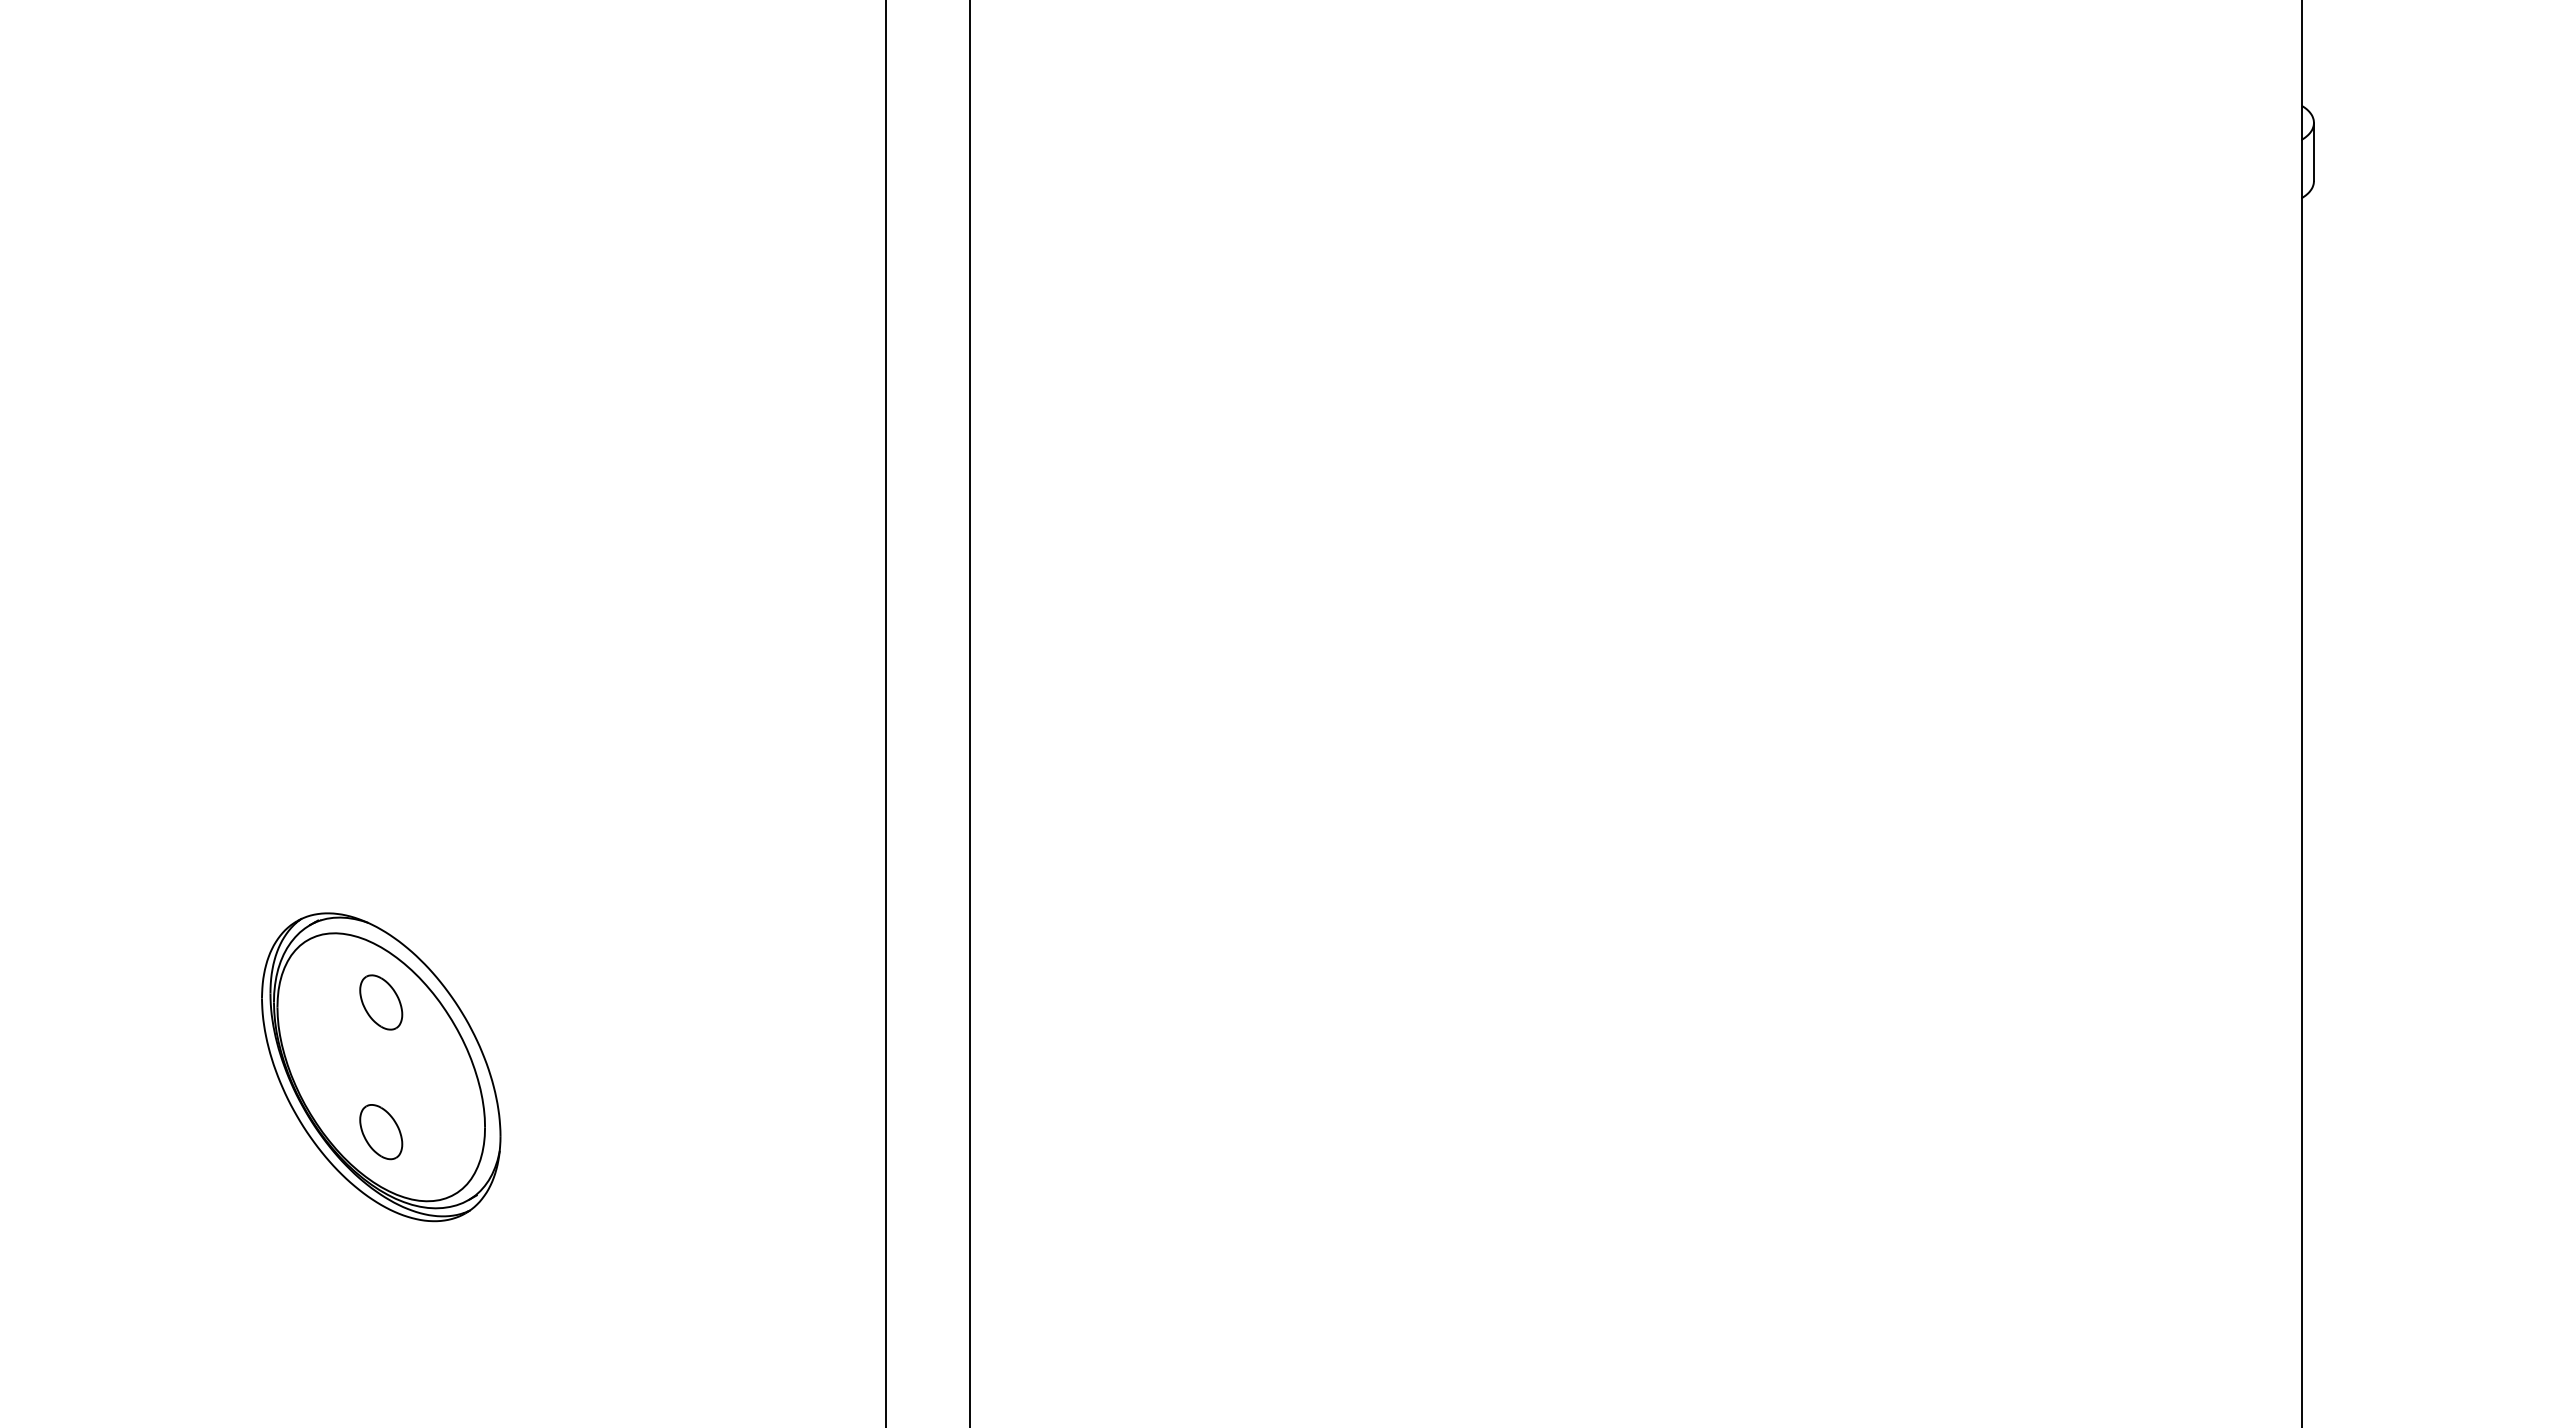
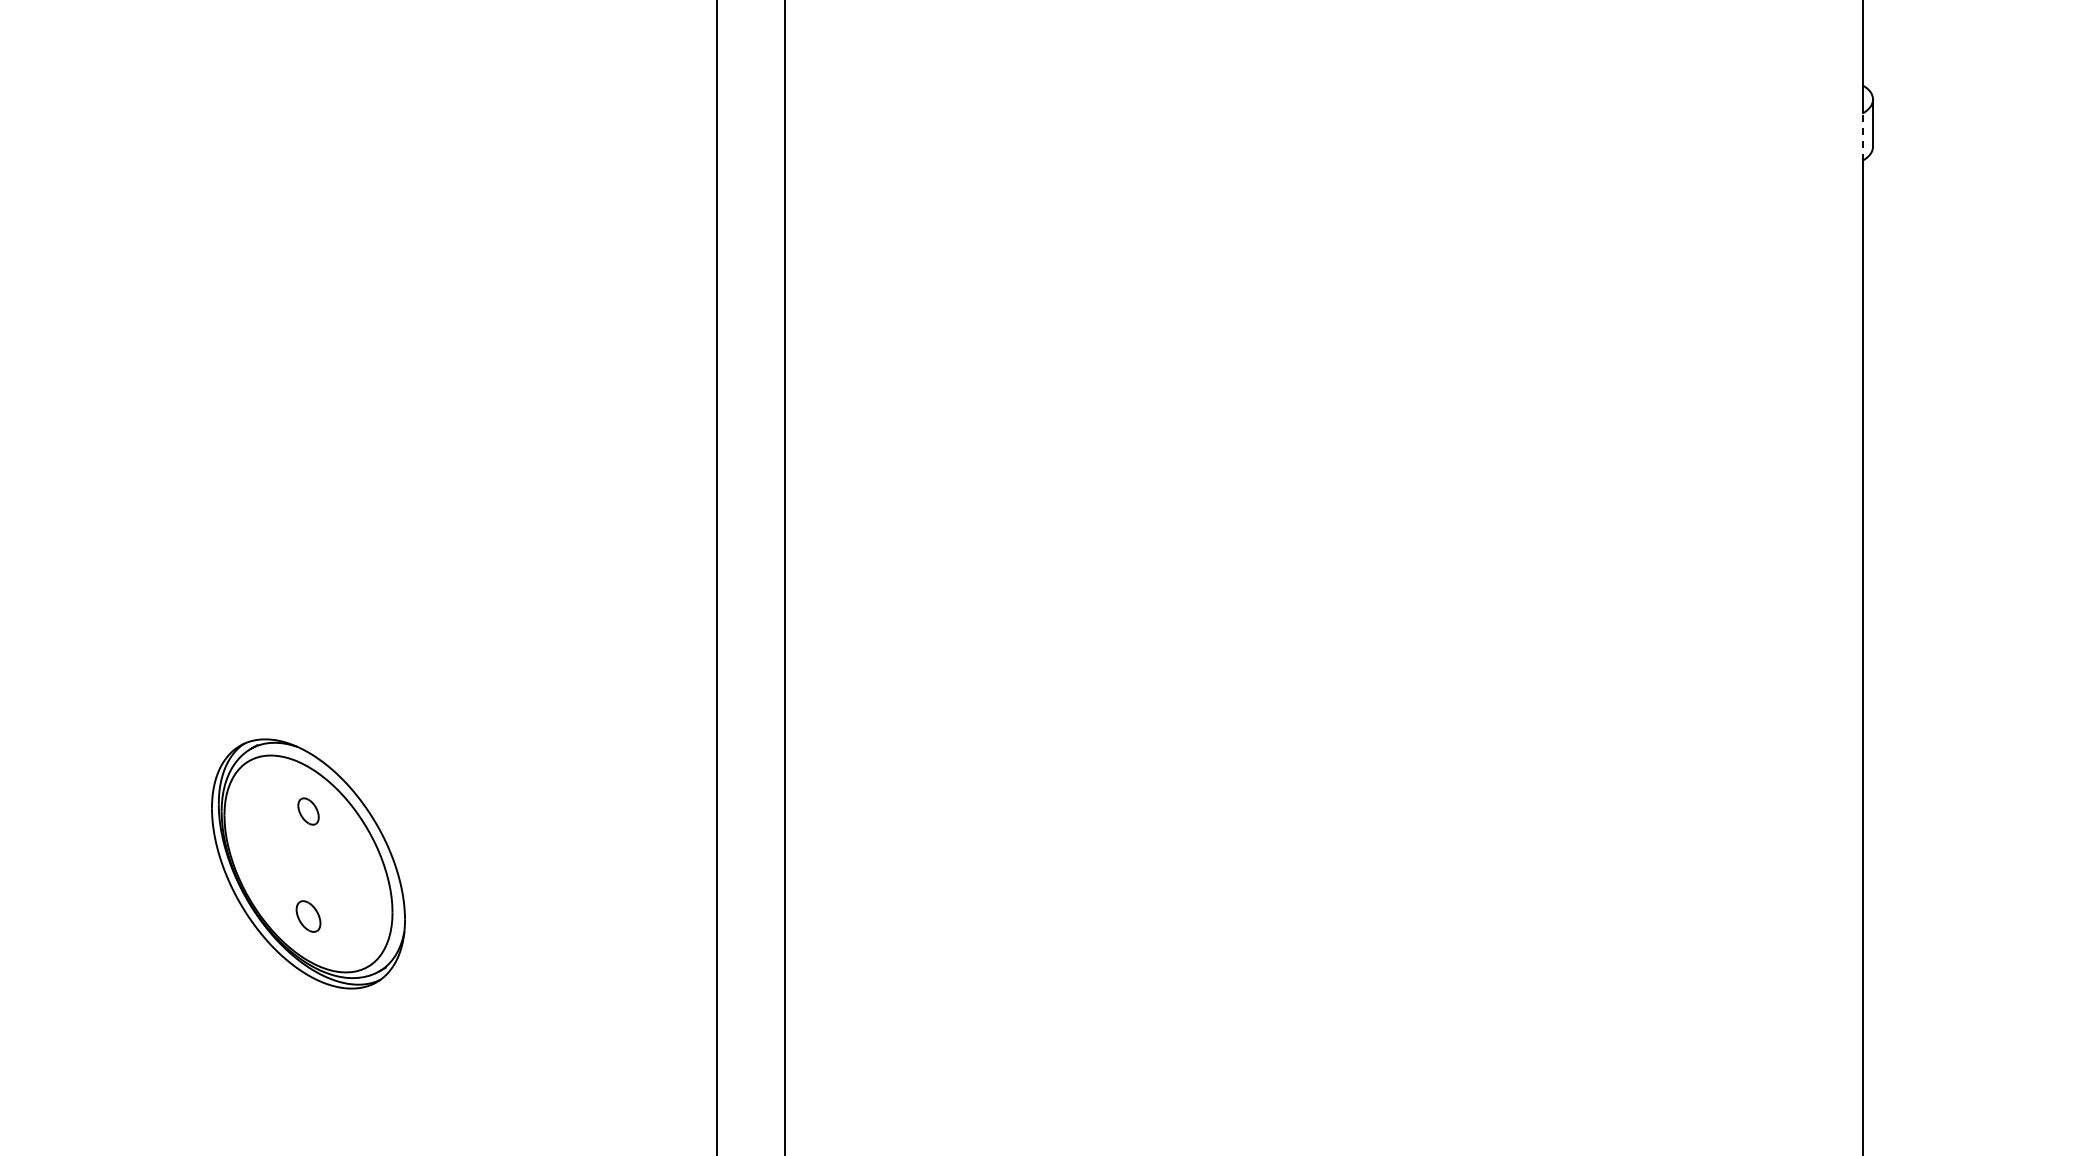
line: (2301, 168) -> (1862, 136), solid -> dashed
part: (381, 1002) -> (308, 811), size x0.6
part: (381, 1132) -> (308, 916), size x0.7

